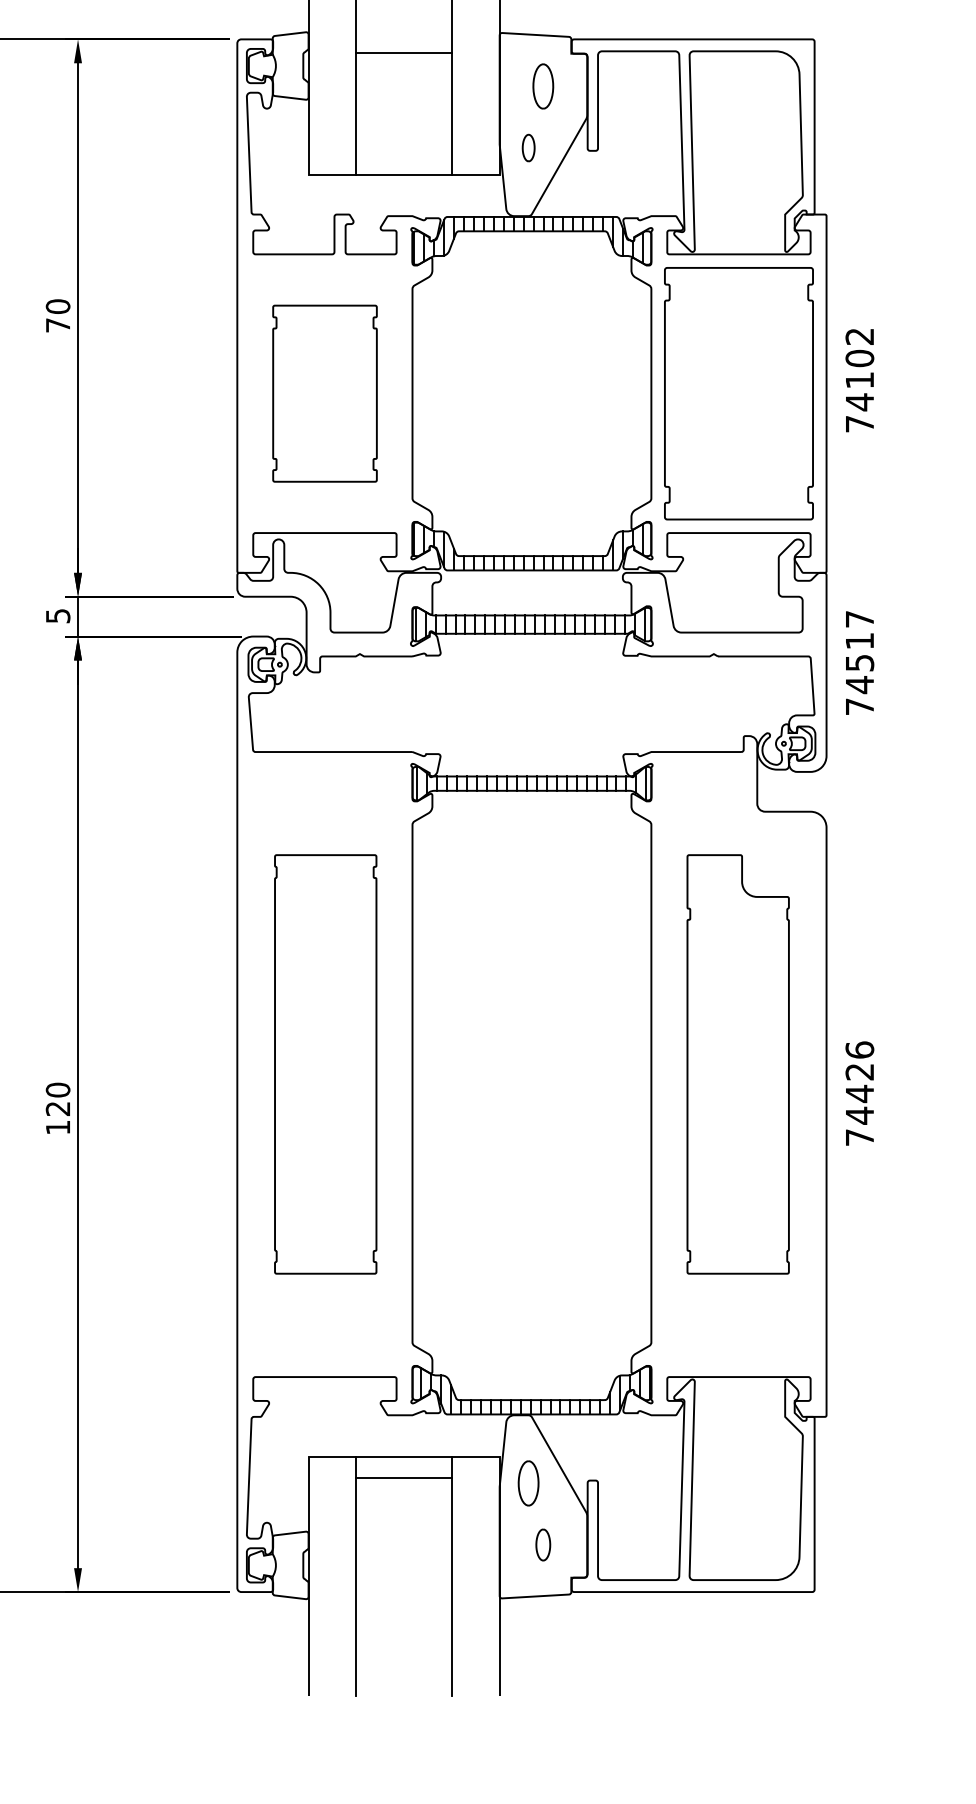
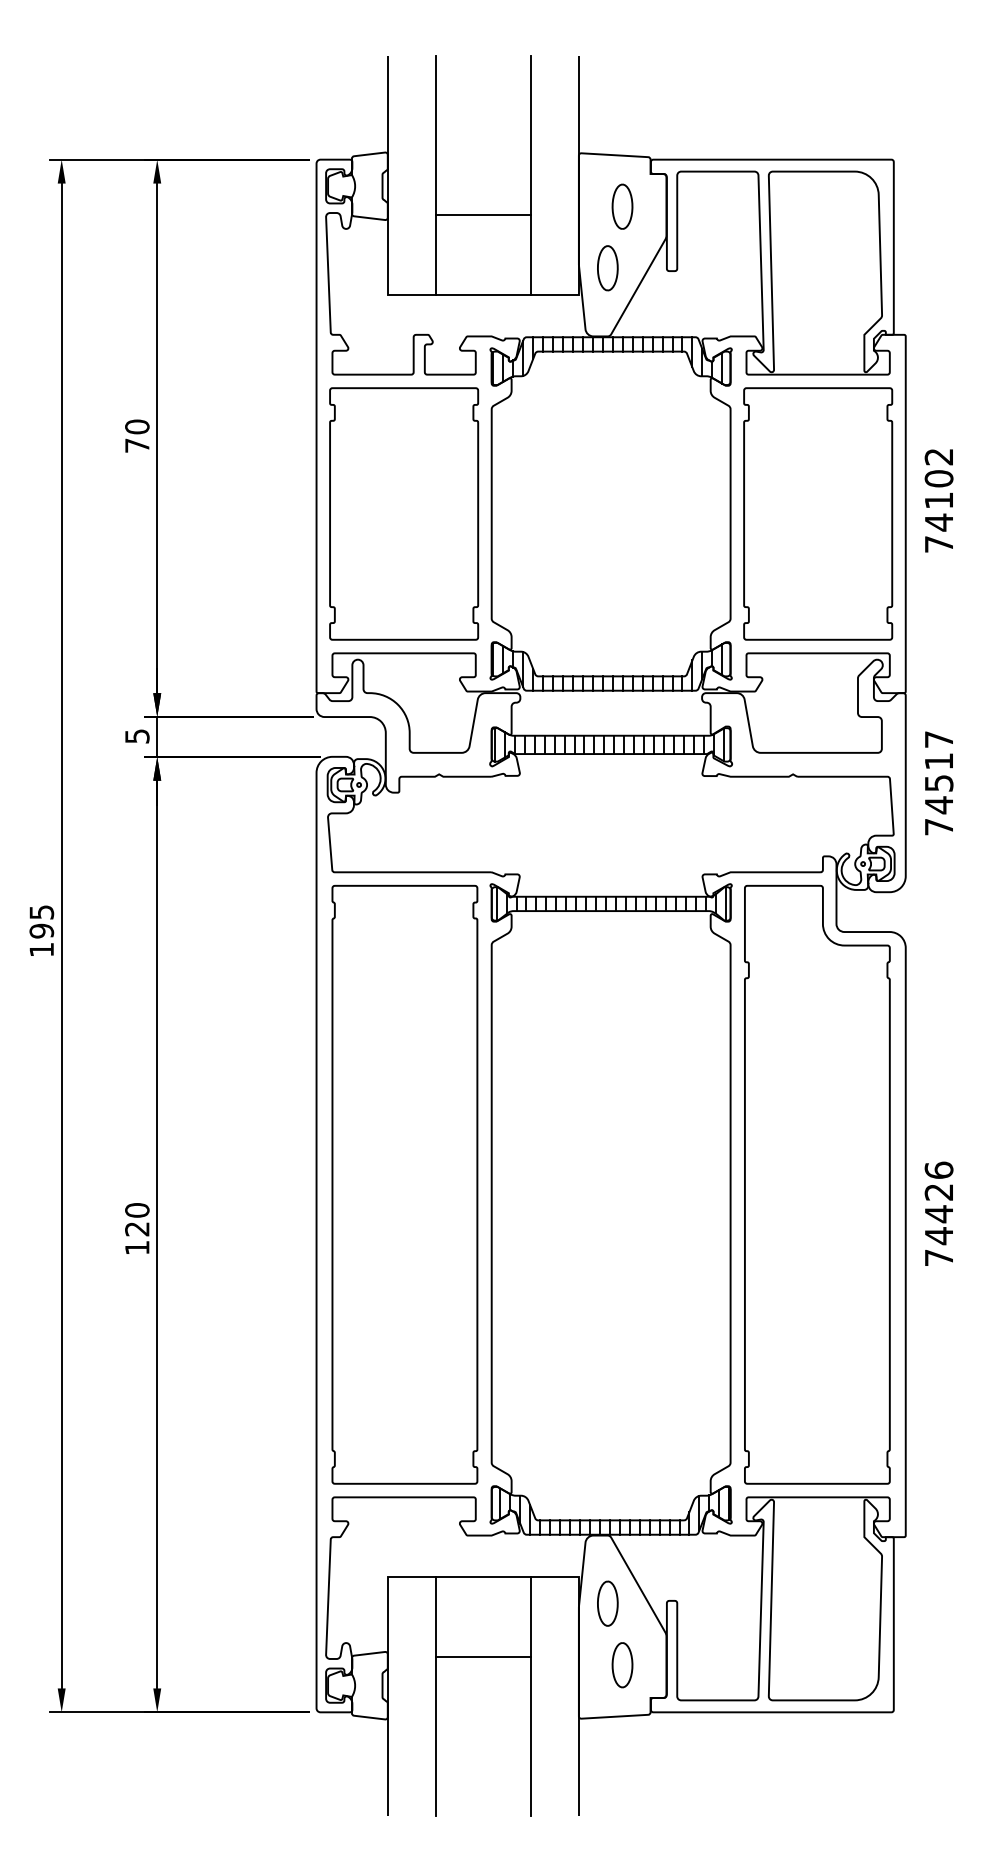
line: (404, 53) -> (483, 215), moved
part: (528, 148) -> (607, 268), size x1.67
part: (325, 393) -> (404, 513), size x1.43
part: (325, 1064) -> (404, 1184), size x1.43
part: (738, 1064) -> (817, 1184), size x1.43
line: (404, 1478) -> (483, 1656), moved
part: (543, 1545) -> (622, 1665), size x1.43

